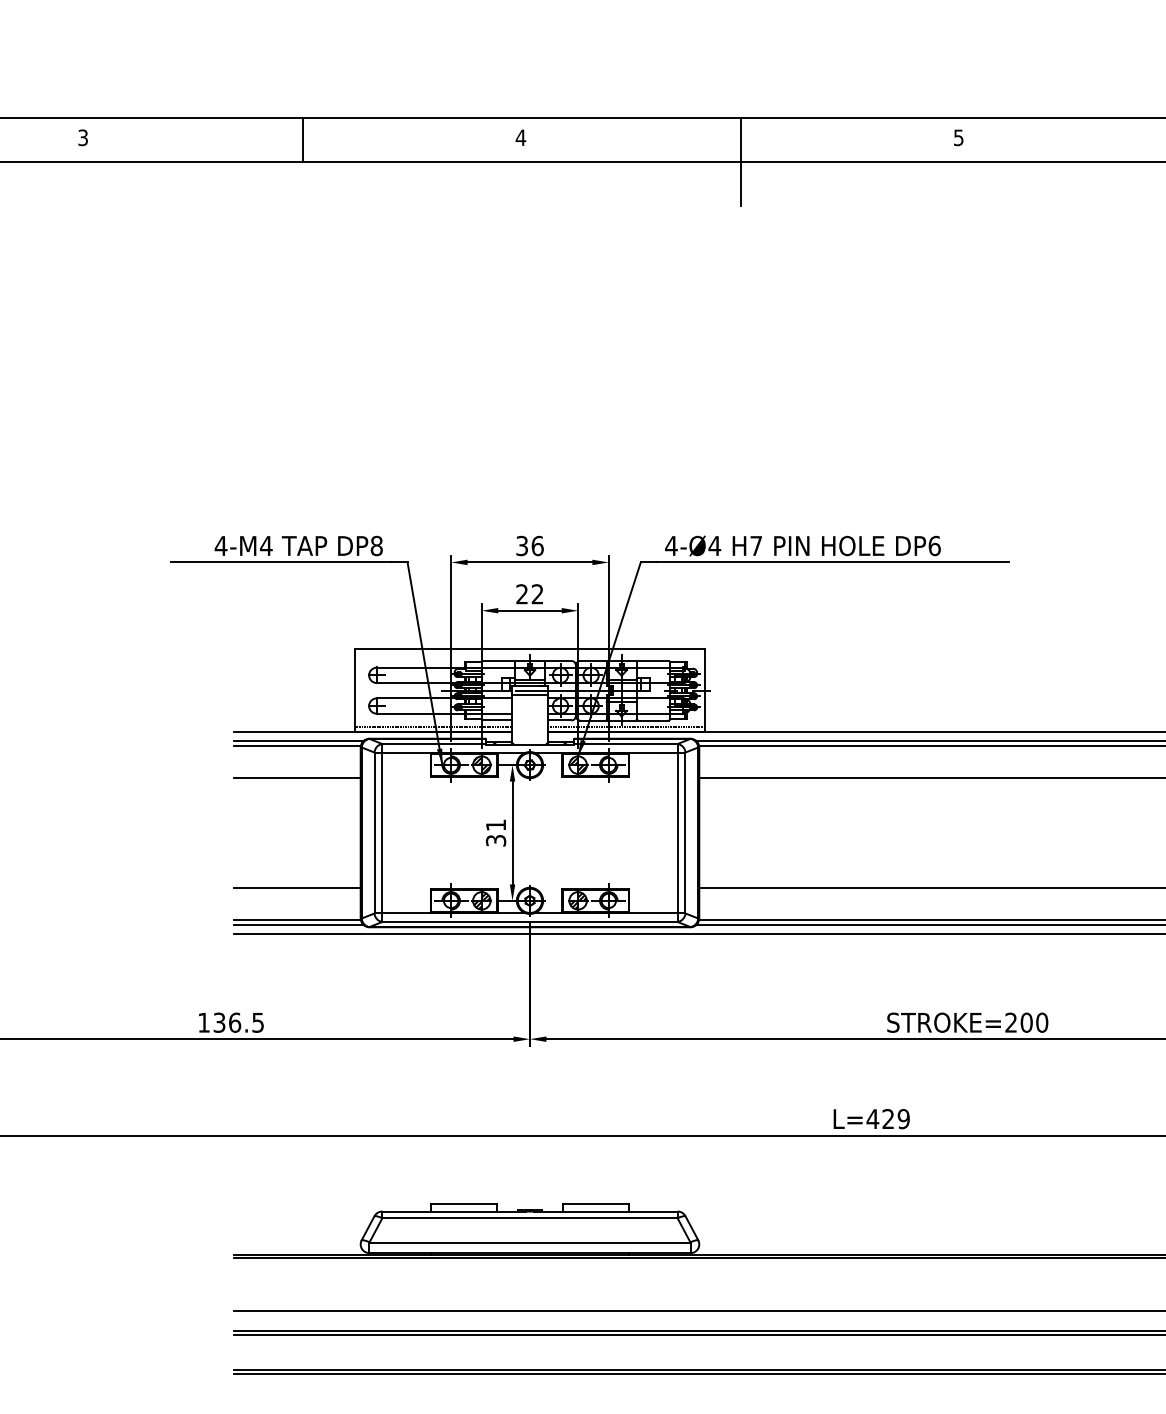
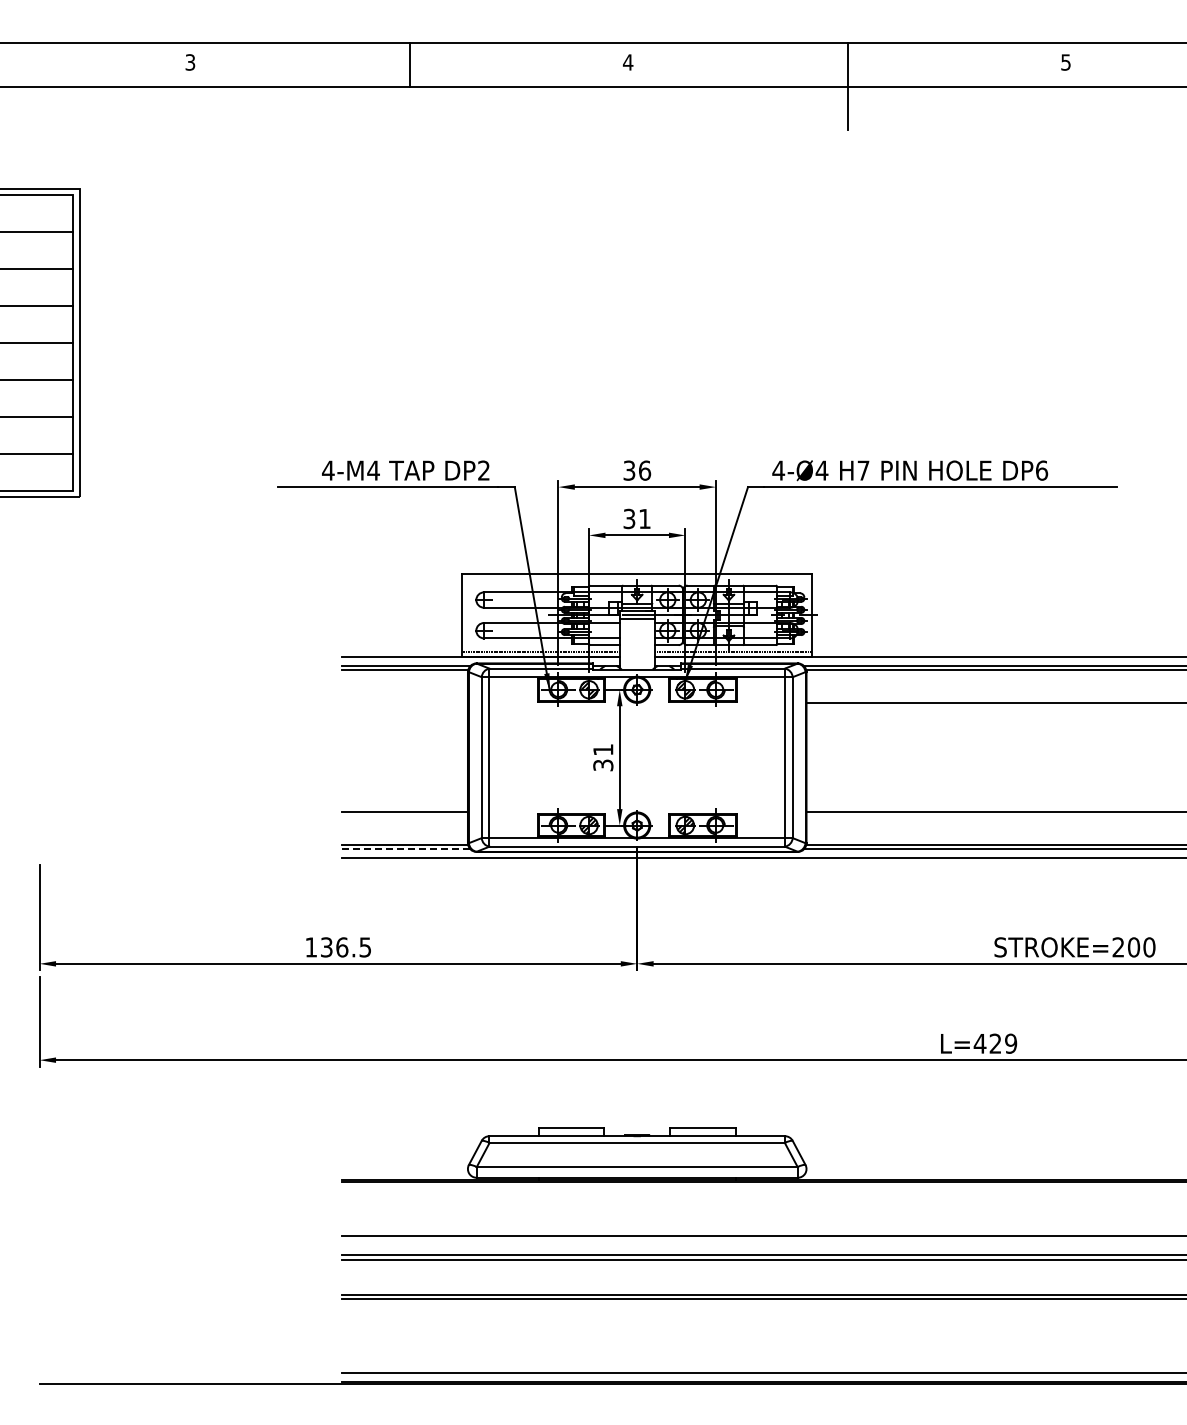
text: (377, 545) -> (484, 470), DP8 -> DP2
text: (529, 593) -> (636, 518), 22 -> 31
line: (297, 777) -> (404, 702), removed
line: (299, 924) -> (406, 849), solid -> dashed

